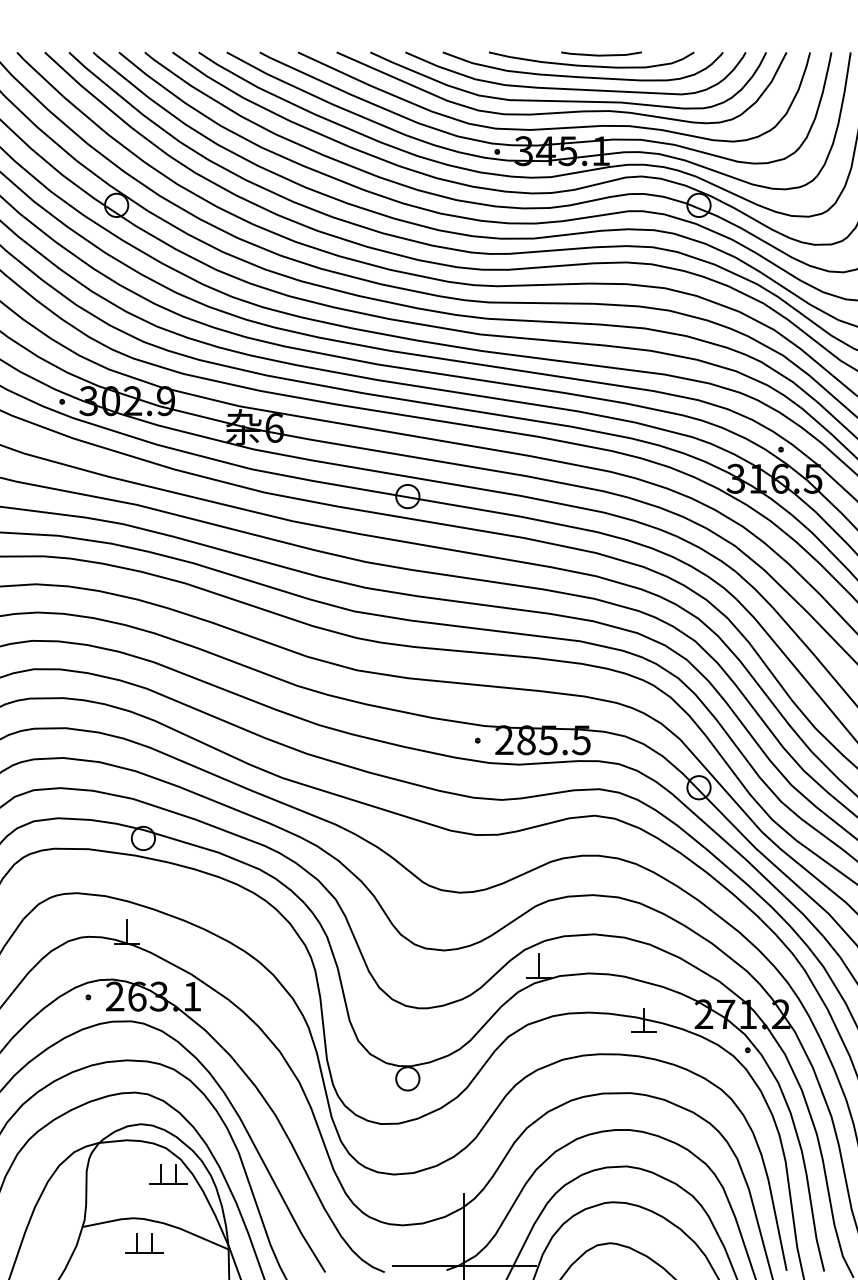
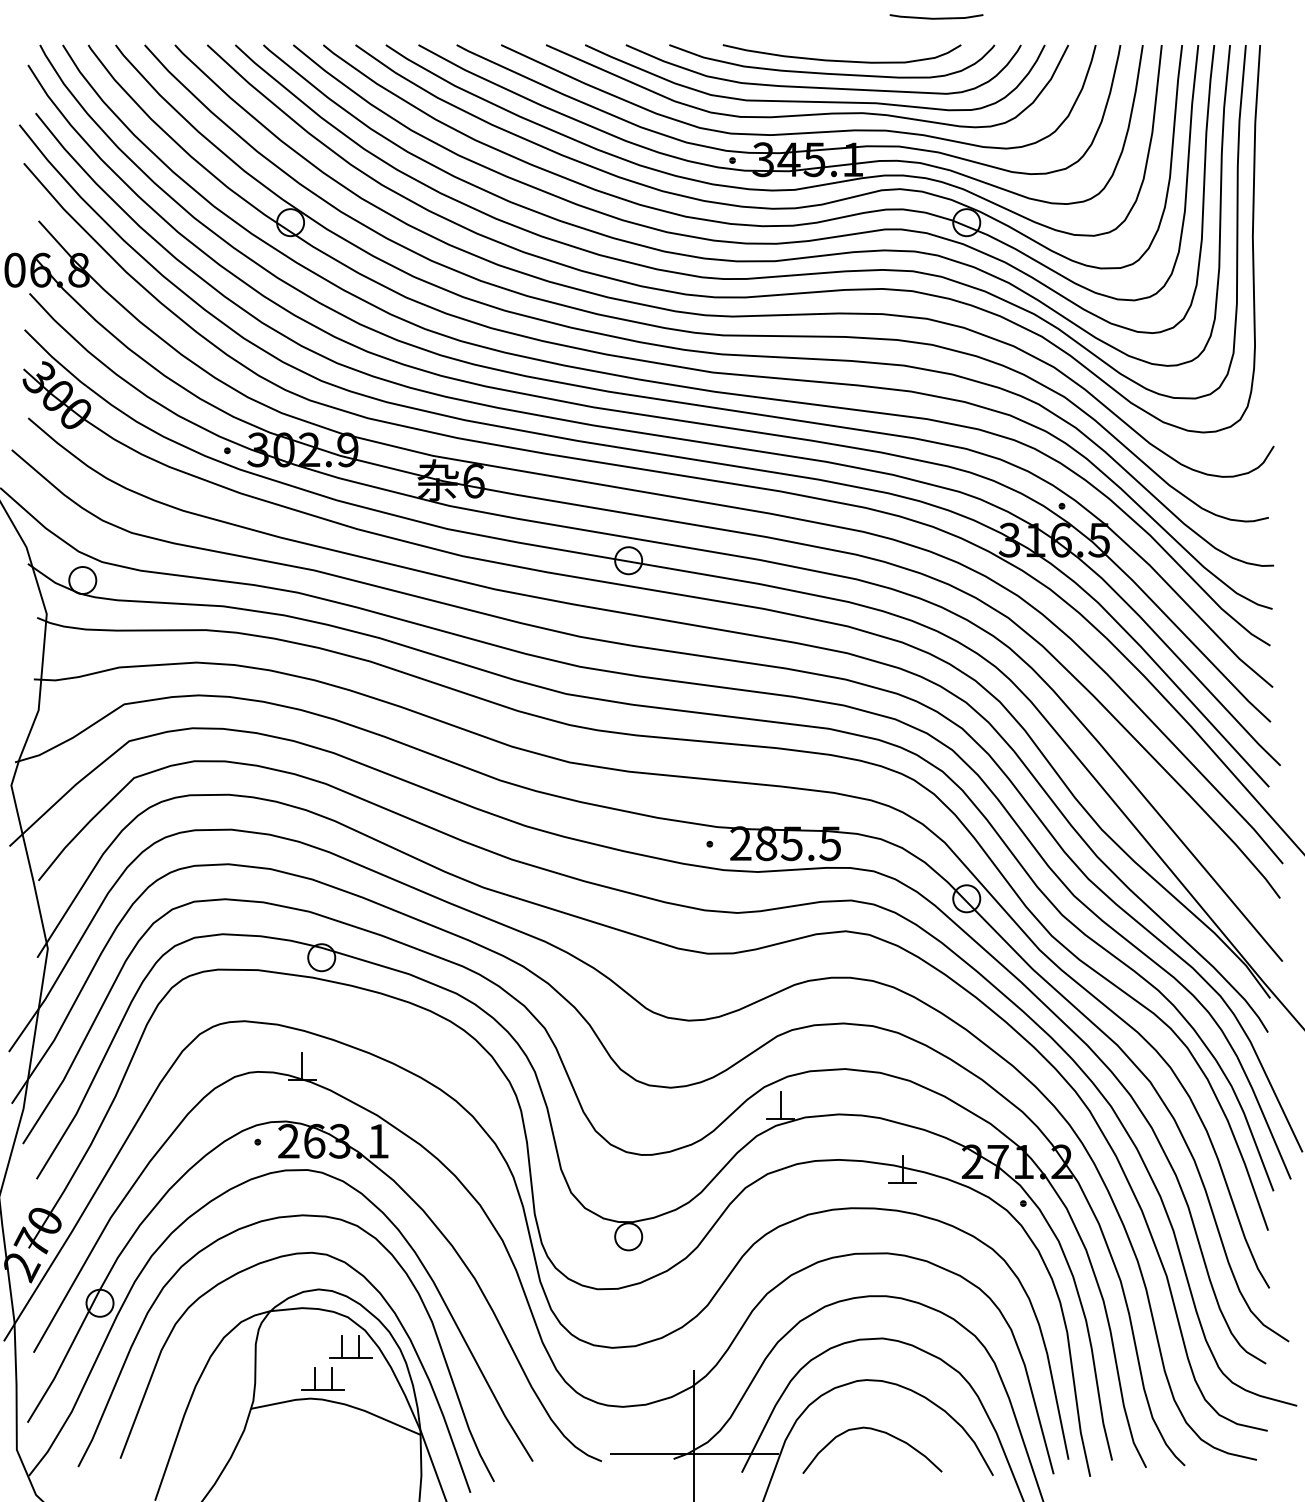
line: (601, 54) -> (936, 17), moved
part: (138, 1243) -> (315, 1378), moved

